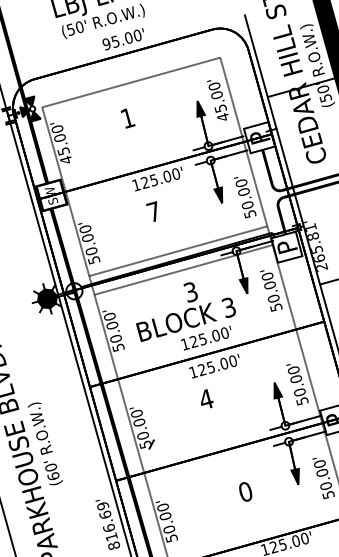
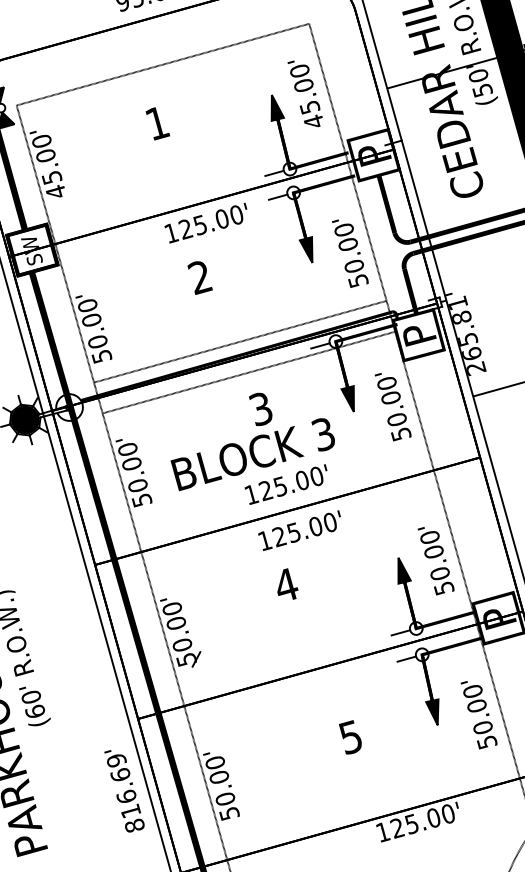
text: (153, 211) -> (199, 276), 7 -> 2
text: (245, 491) -> (350, 736), 0 -> 5

